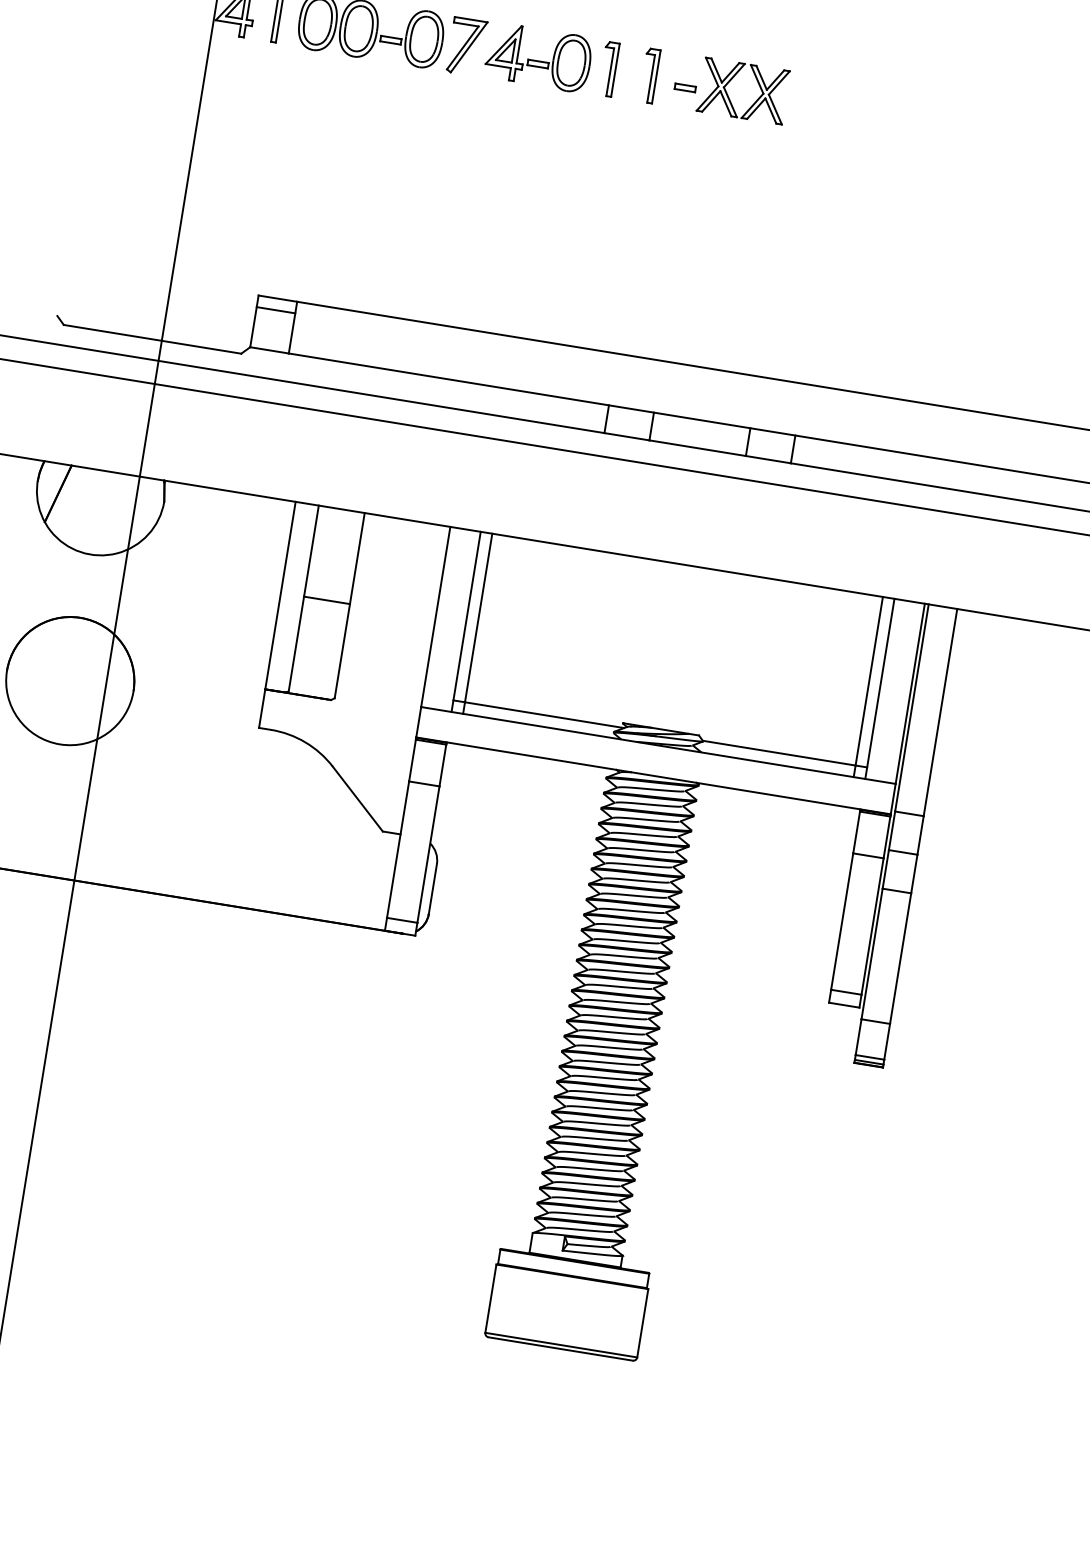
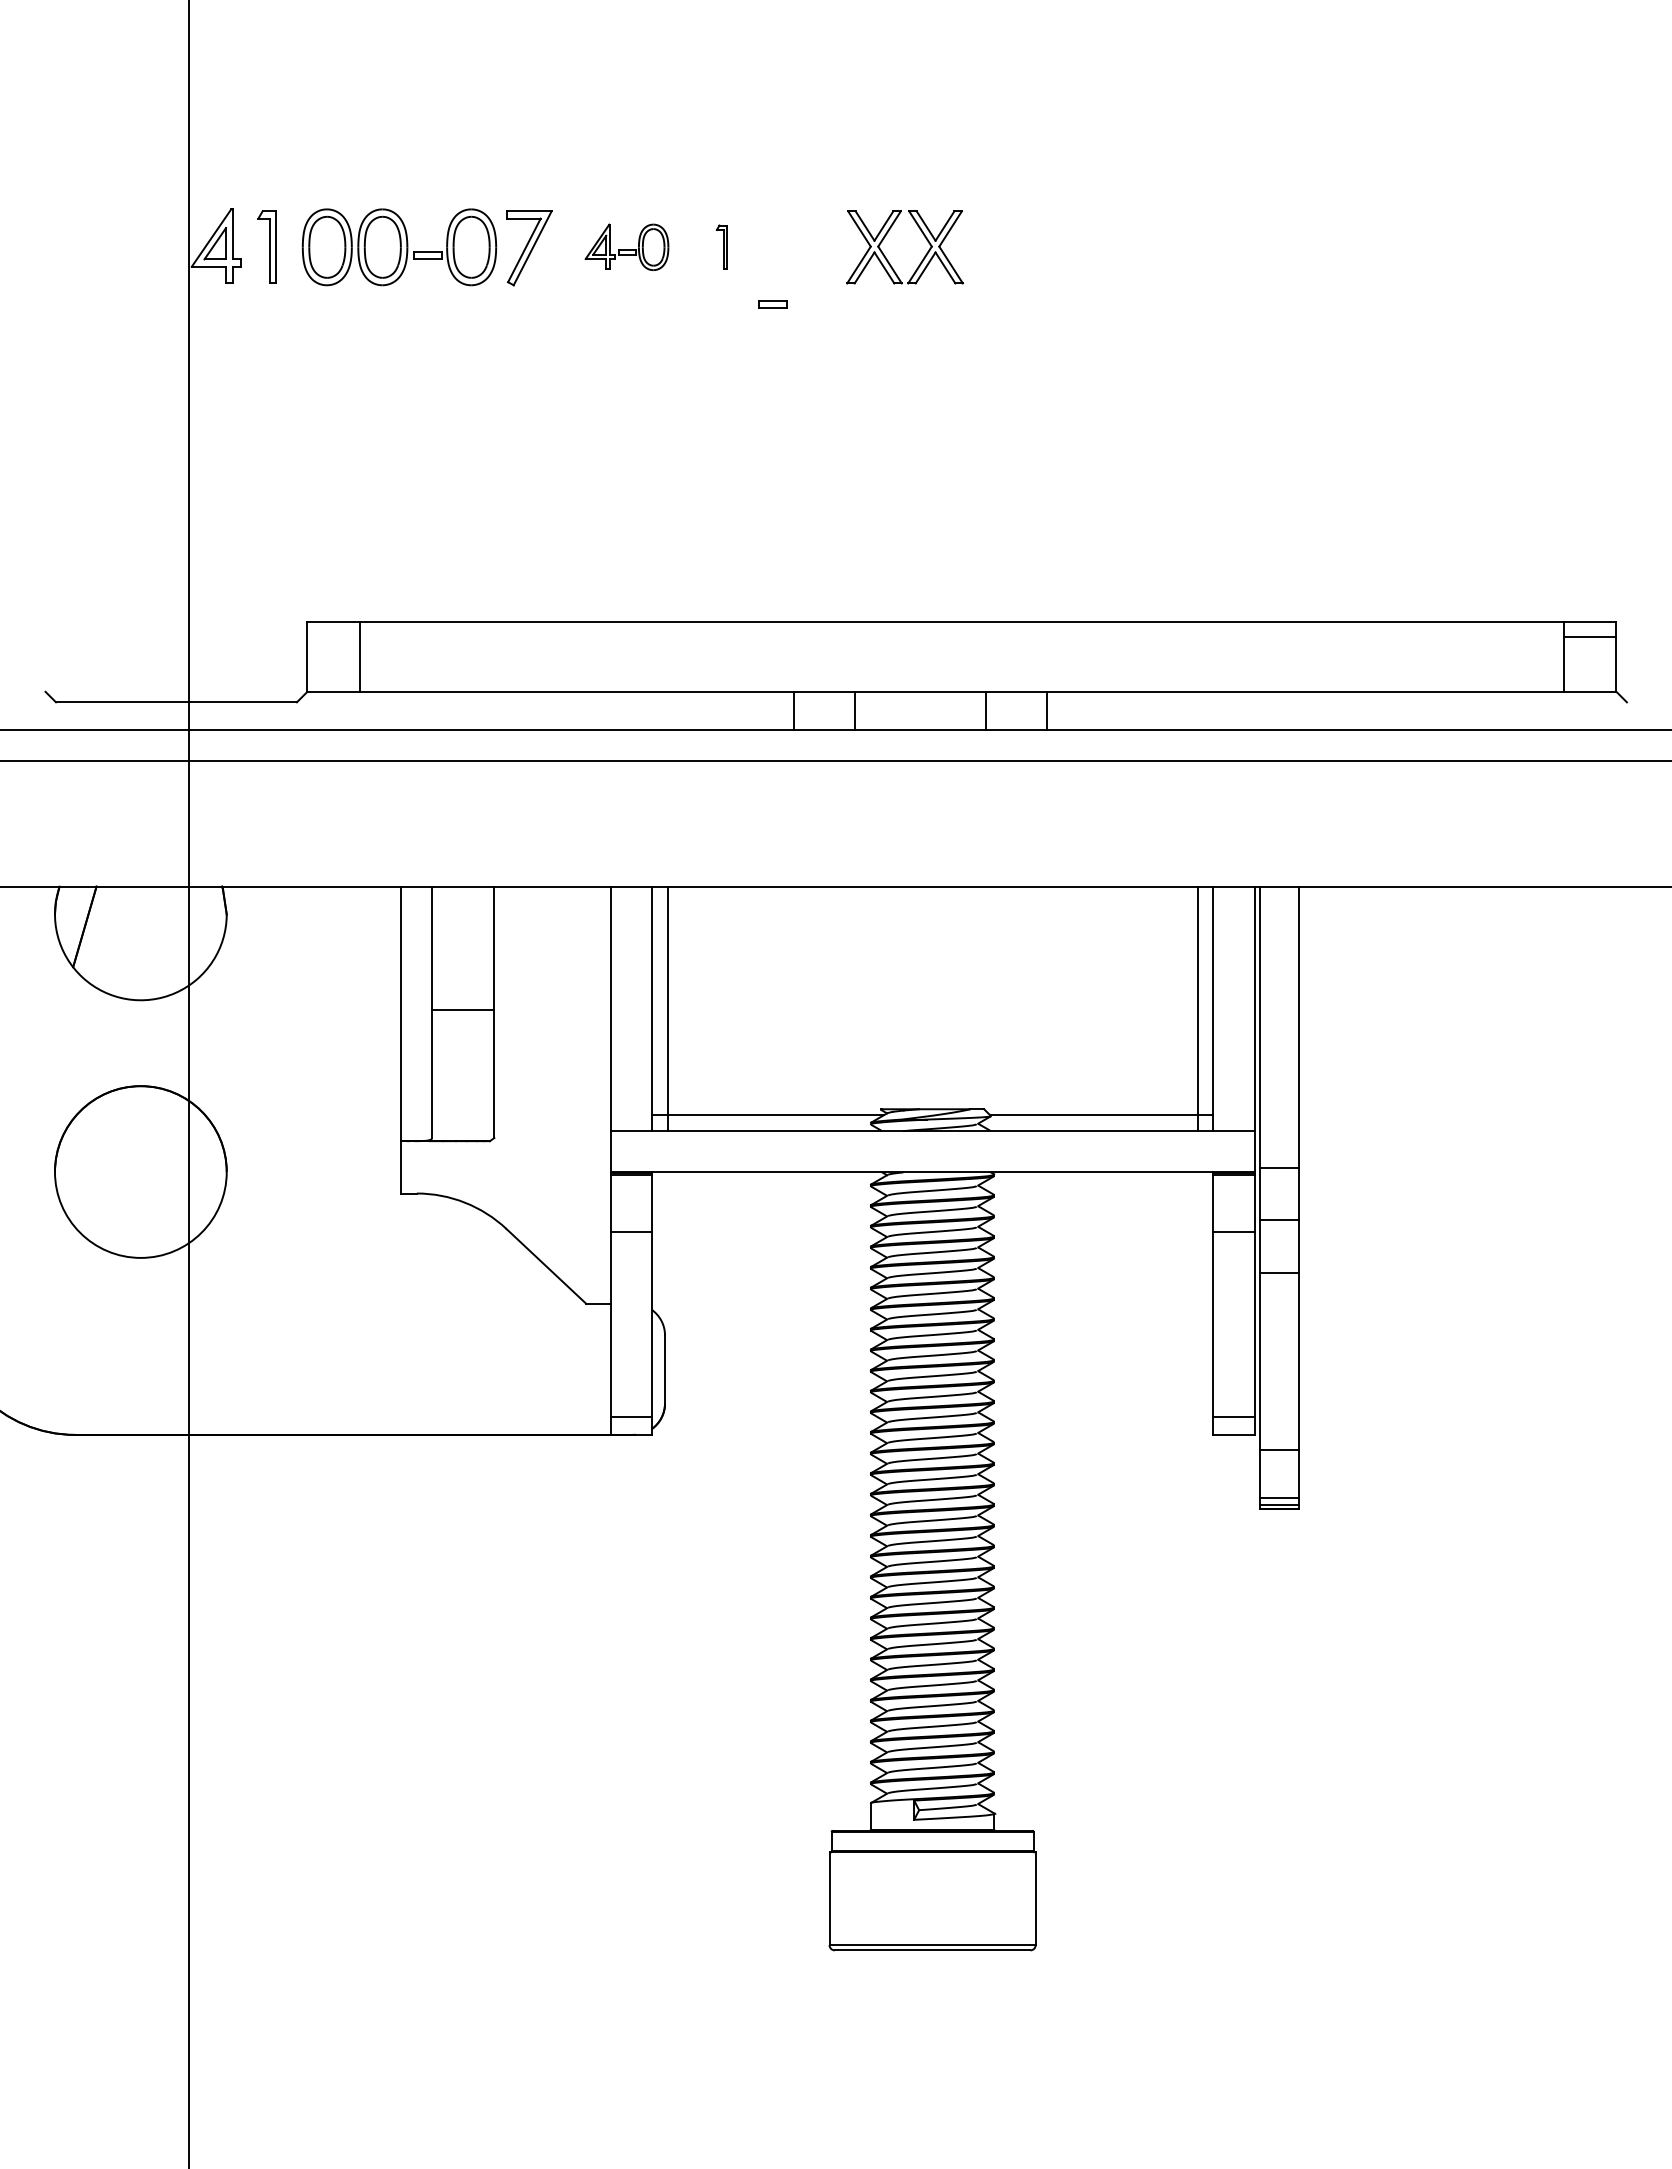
part: (538, 57) -> (626, 247), size x0.6
part: (608, 68) -> (721, 246), size x0.6
part: (649, 75) -> (777, 246), removed
part: (684, 87) -> (772, 304), moved
line: (275, 310) -> (333, 637), removed

